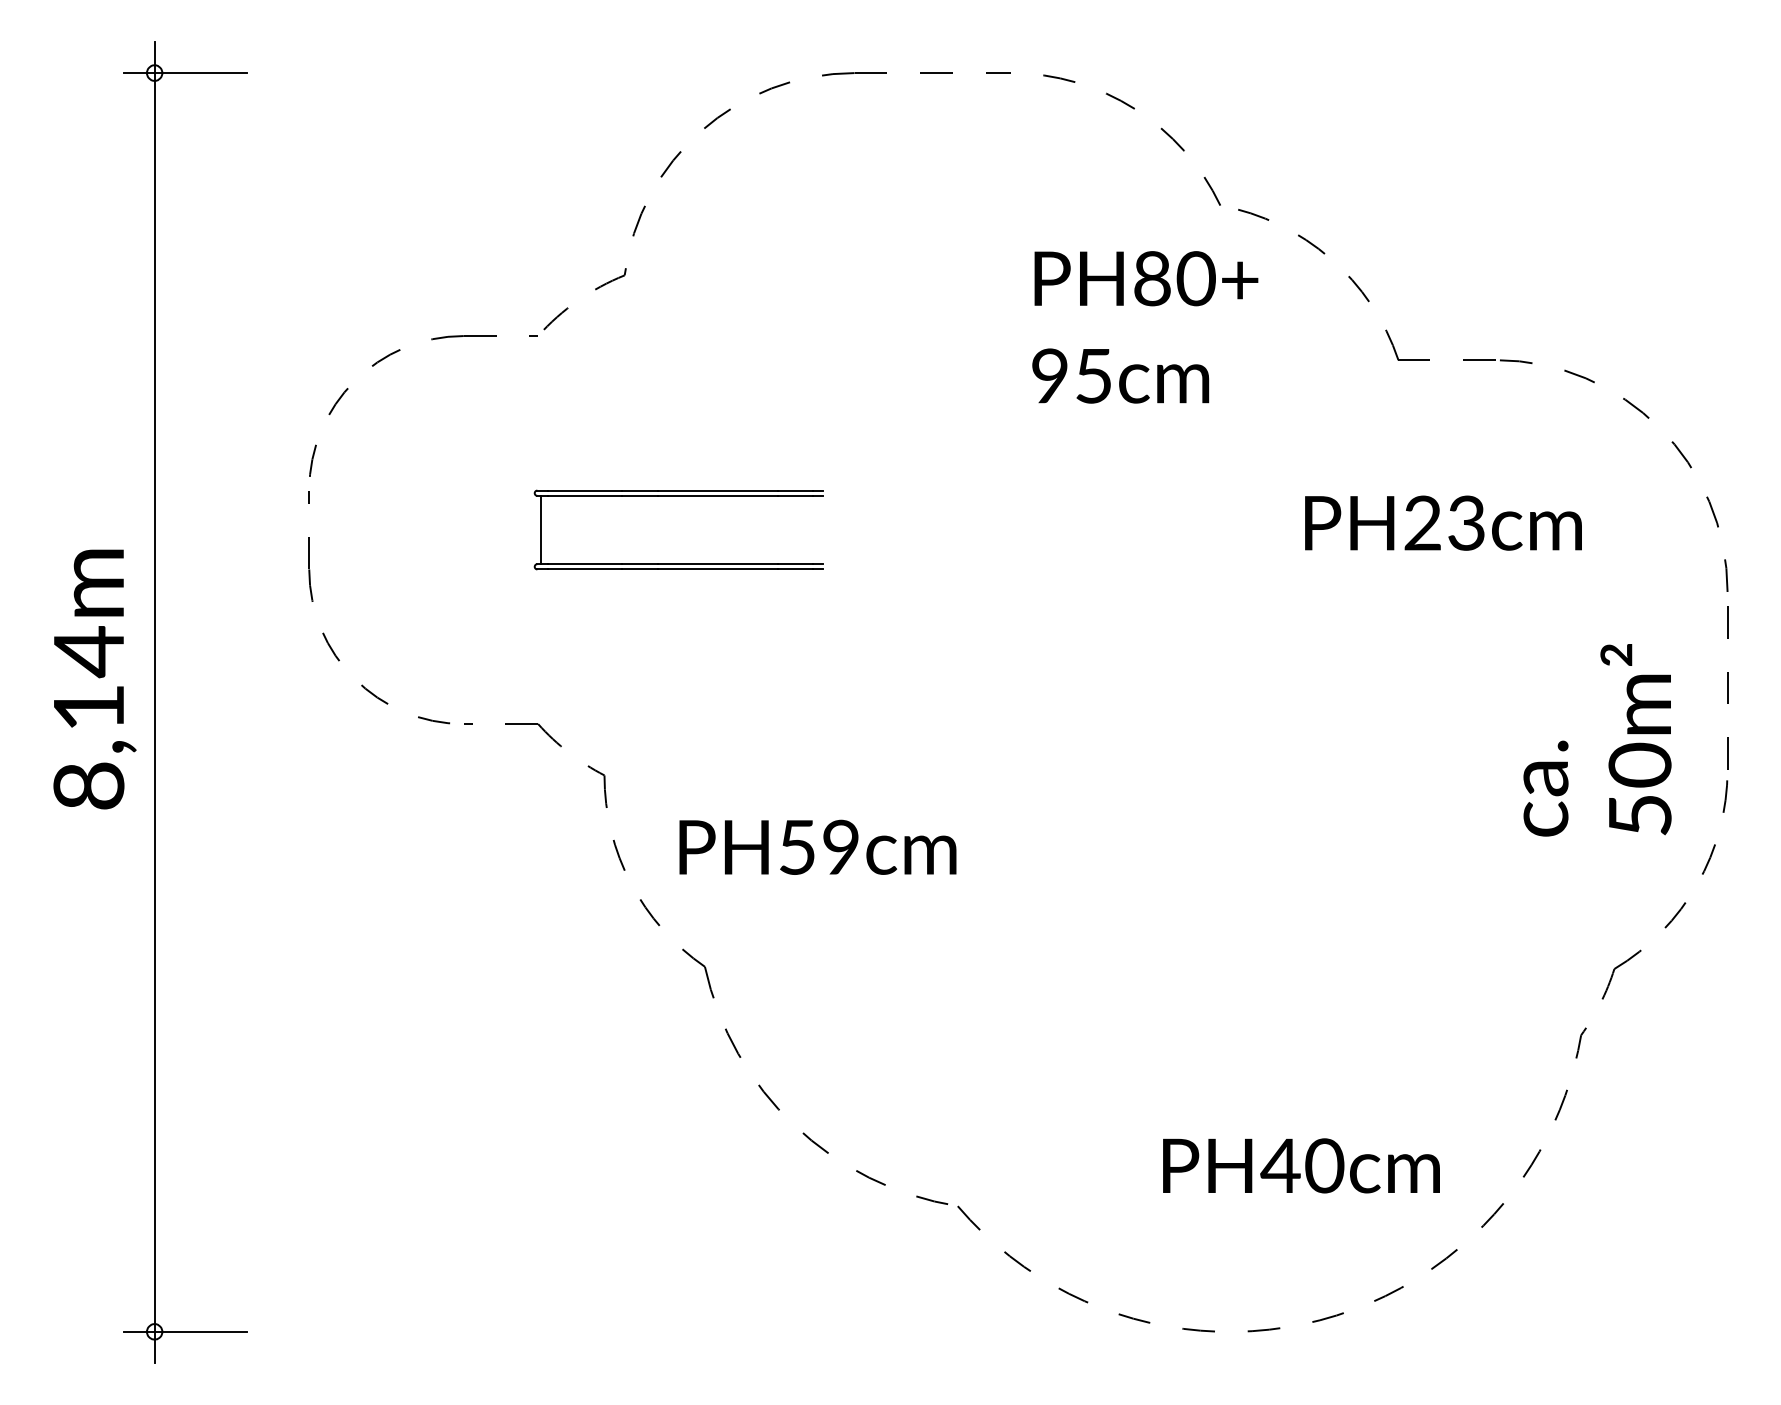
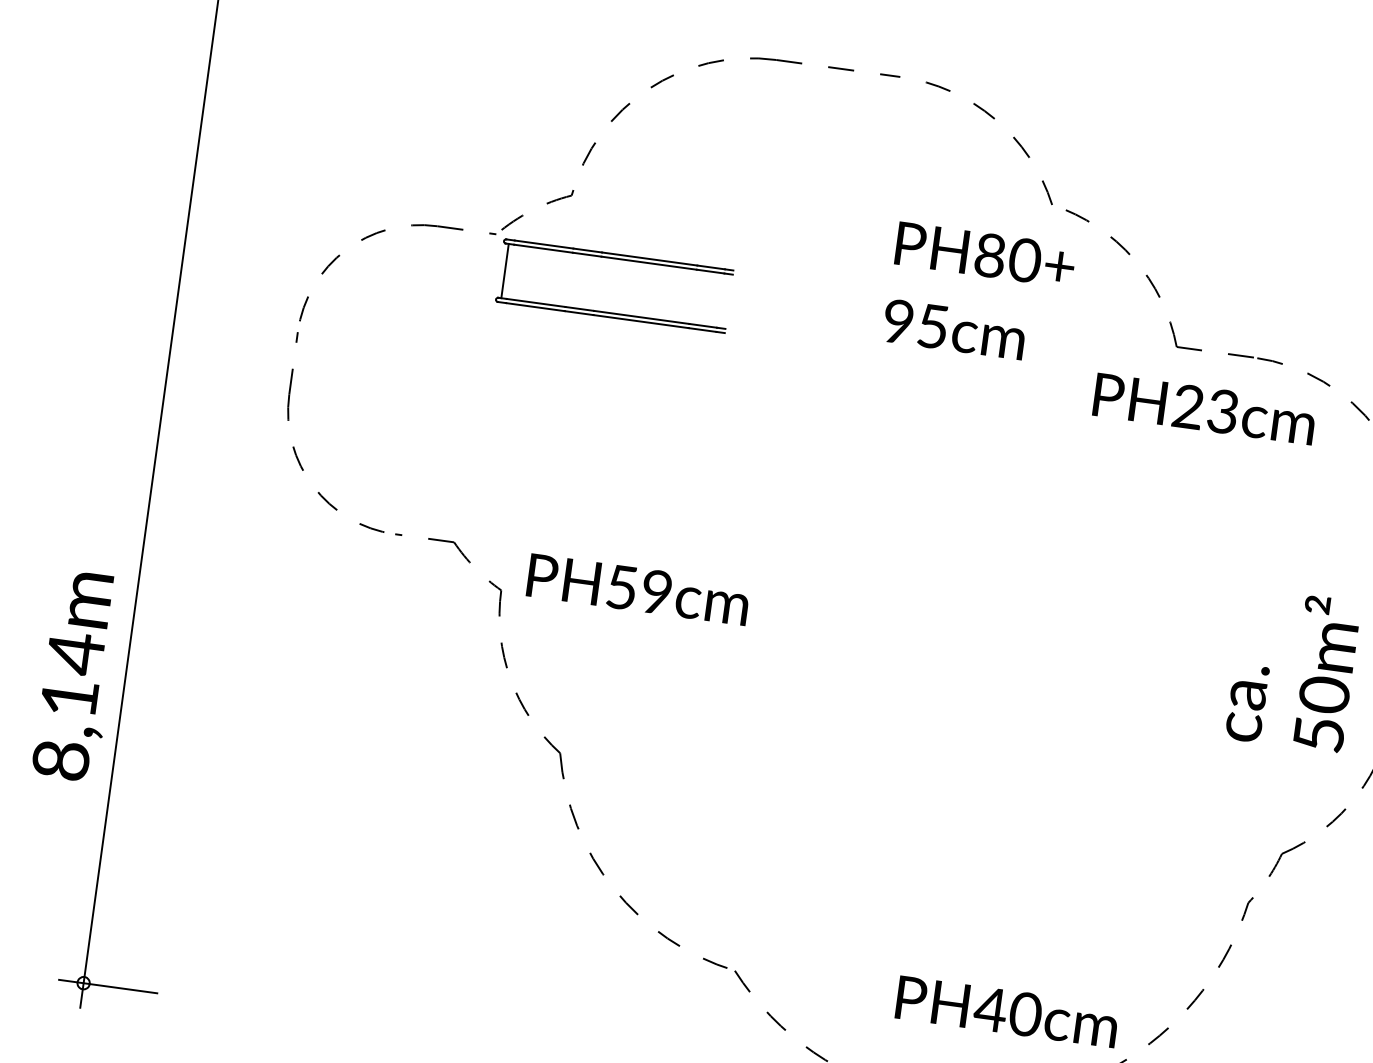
part: (678, 496) -> (617, 259), moved
text: (1443, 522) -> (1204, 408), moved
text: (94, 679) -> (77, 676), moved
text: (817, 846) -> (638, 588), moved
text: (1301, 1165) -> (1007, 1011), moved

